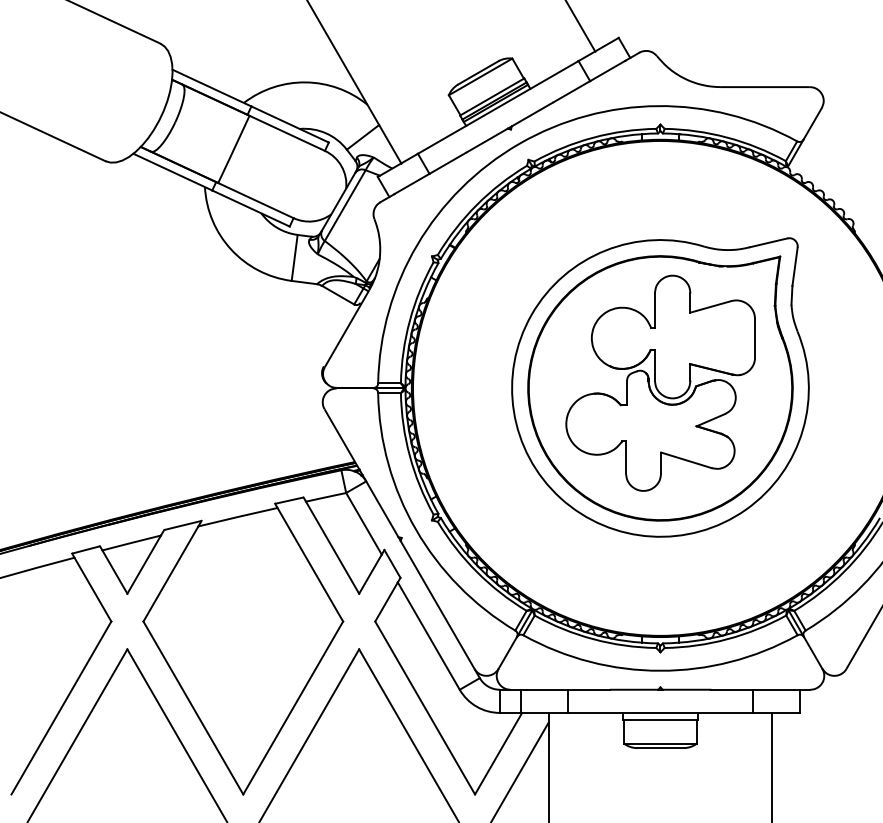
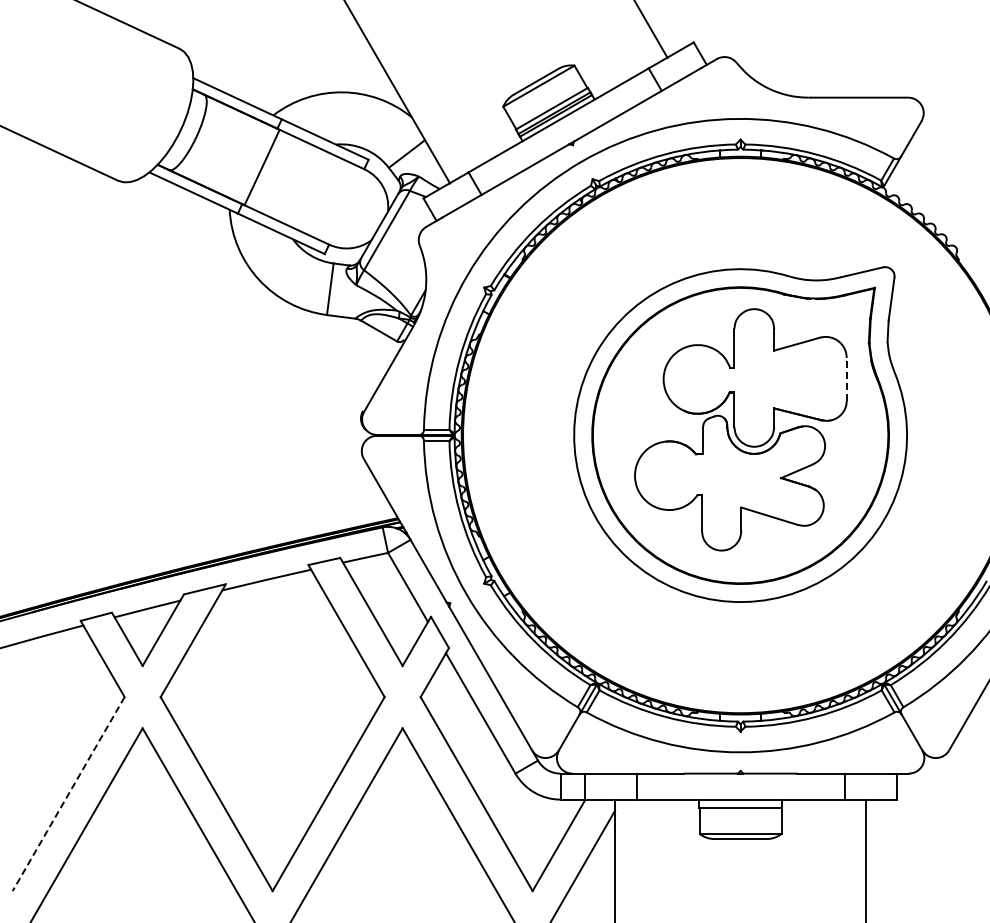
line: (754, 337) -> (846, 378), solid -> dashed
line: (61, 708) -> (68, 794), solid -> dashed

